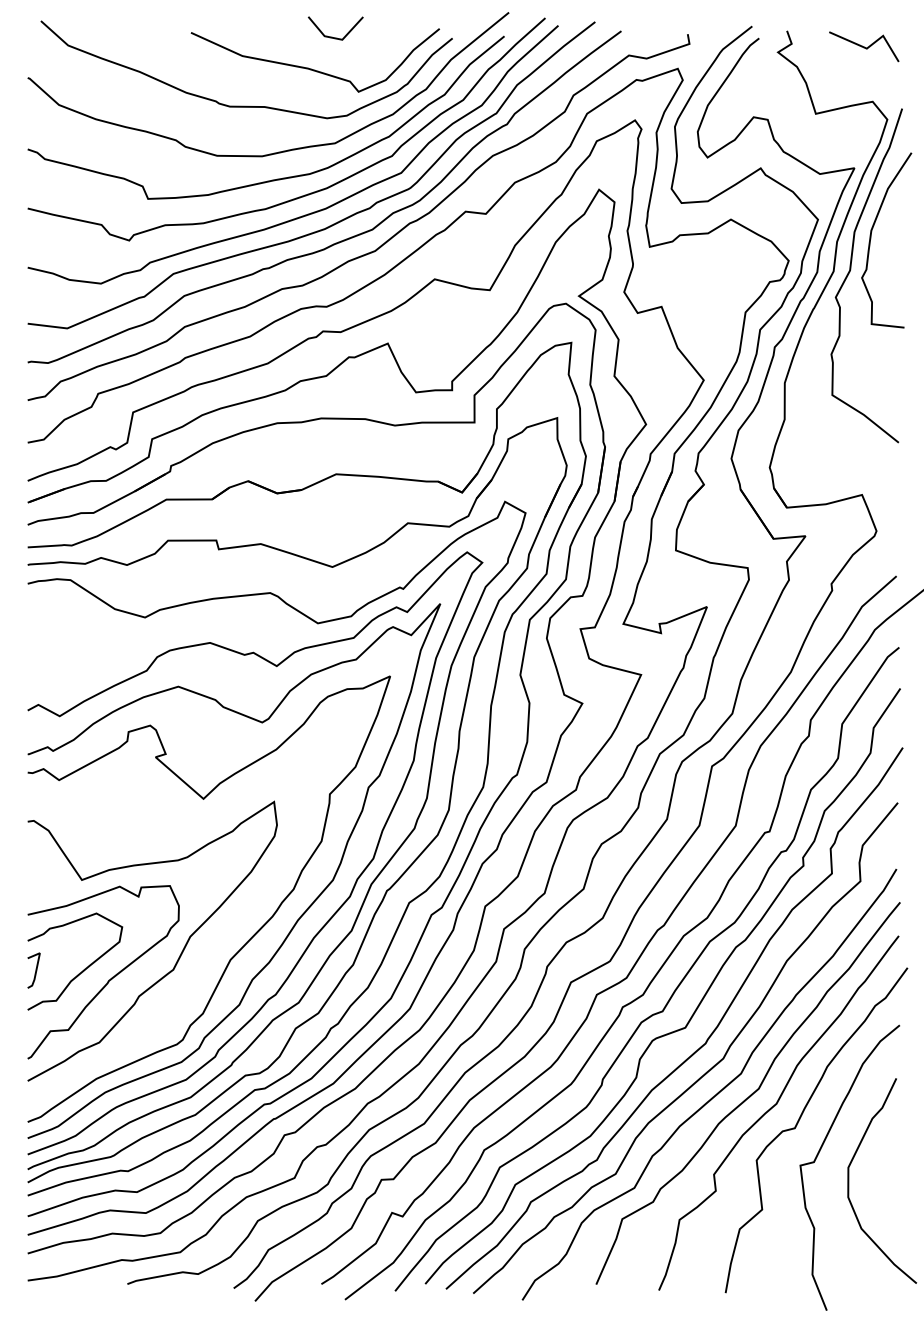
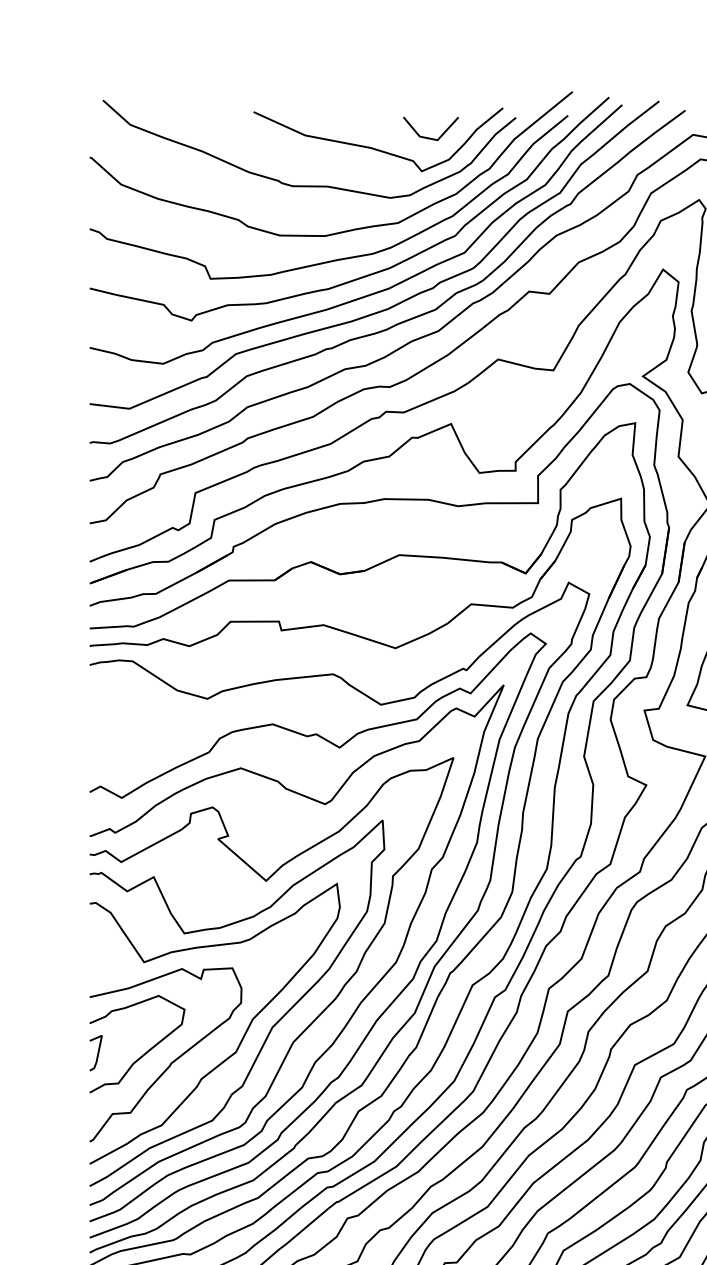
line: (332, 36) -> (427, 136), moved
curve: (209, 943) -> (272, 1025), added

